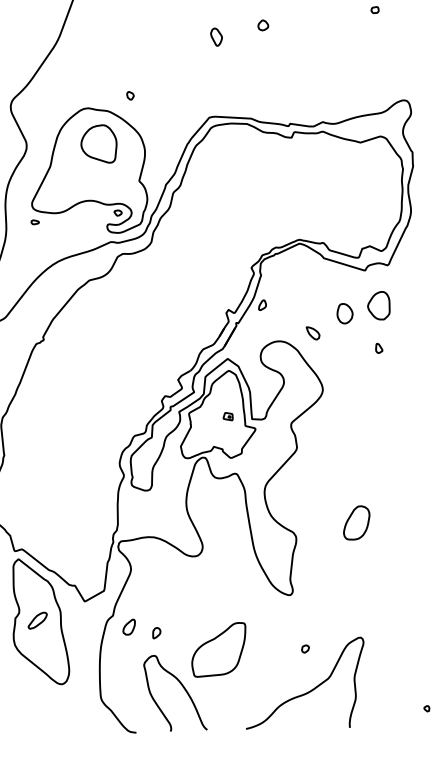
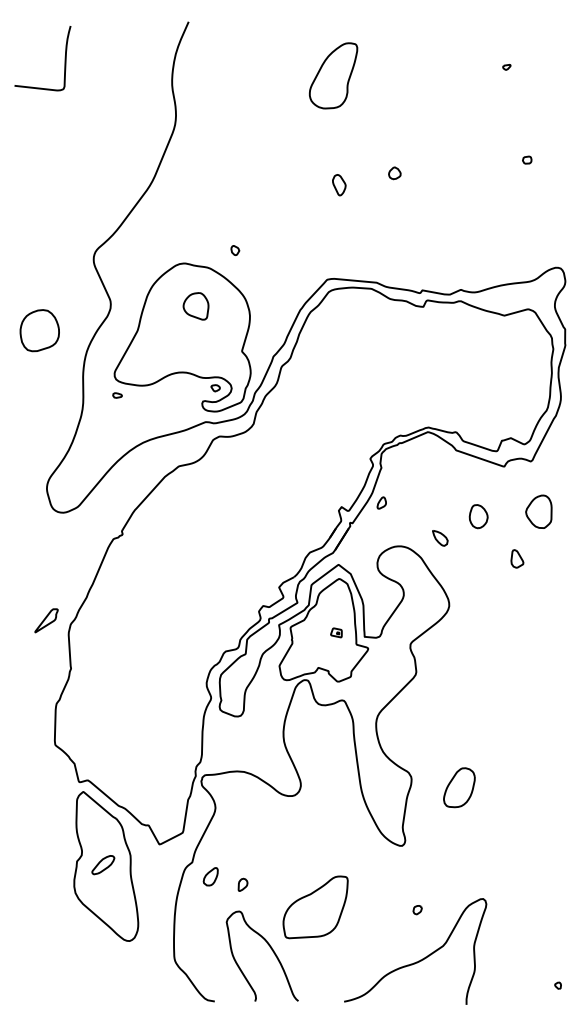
part: (98, 144) -> (195, 306), size x0.6
part: (378, 305) -> (538, 511), moved
part: (379, 347) -> (517, 558), size x1.6
part: (356, 522) -> (459, 787), moved

